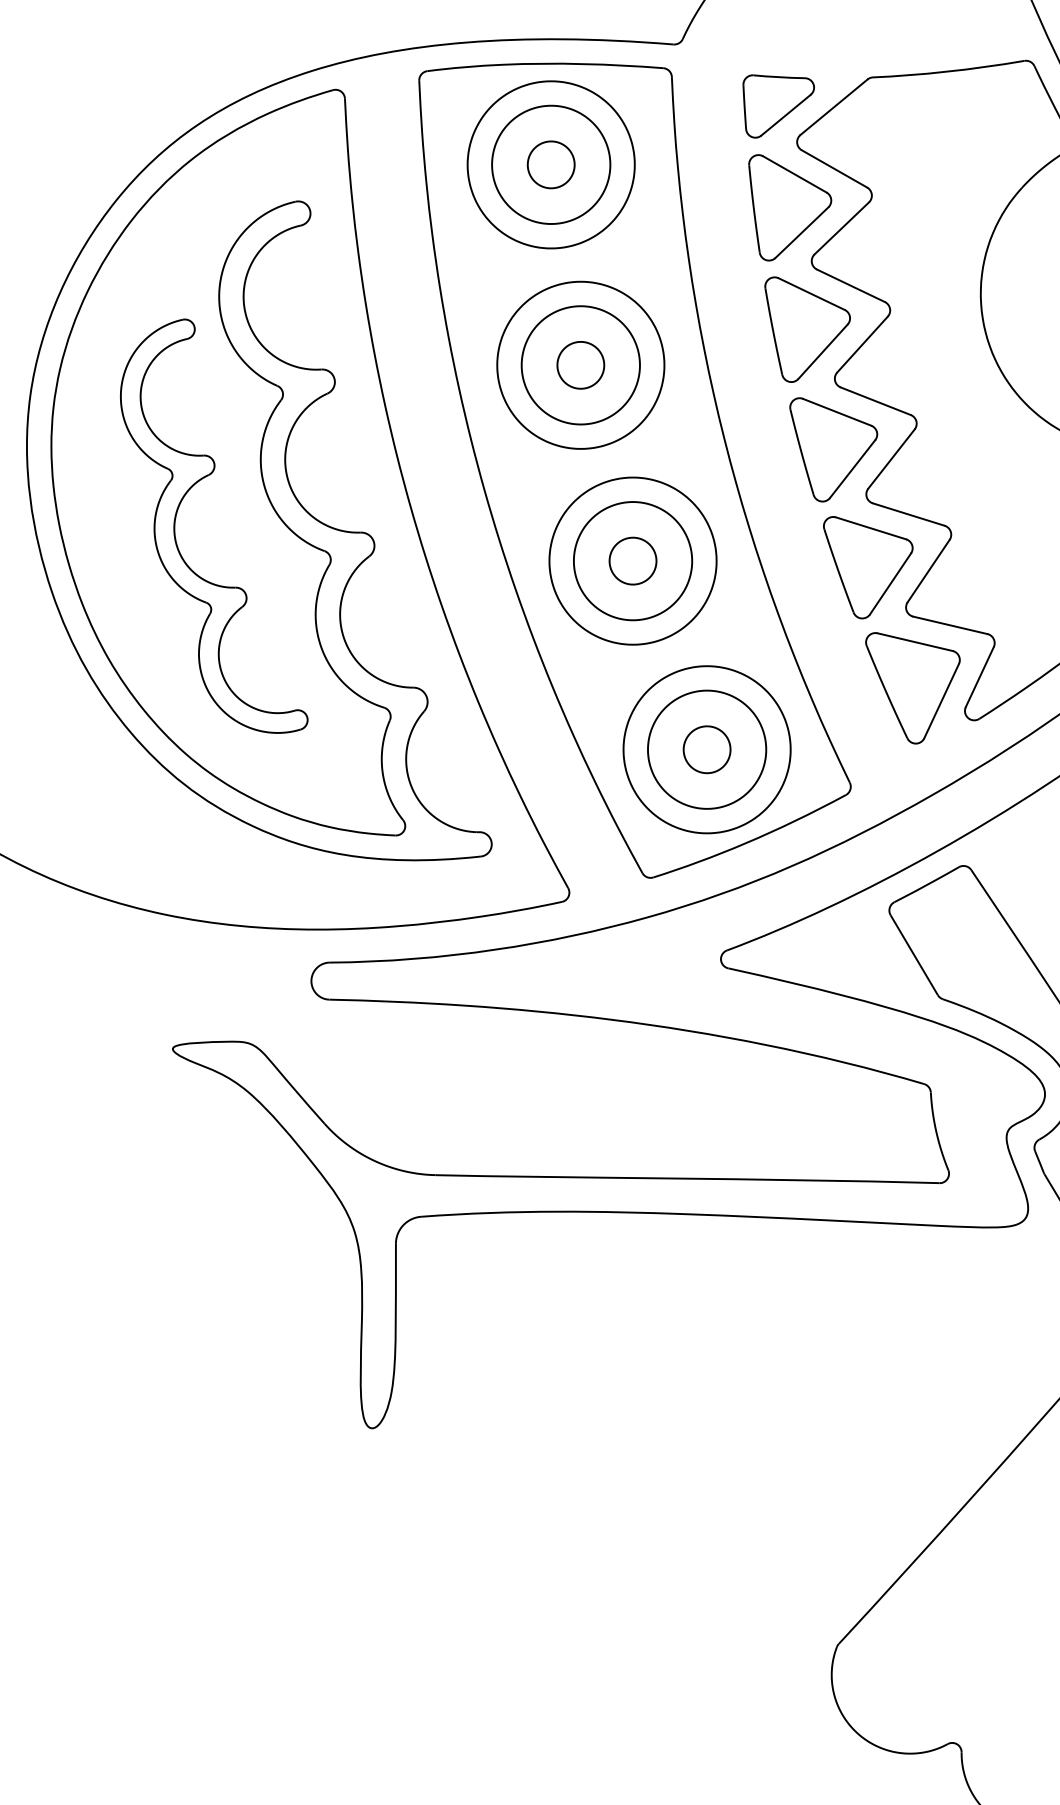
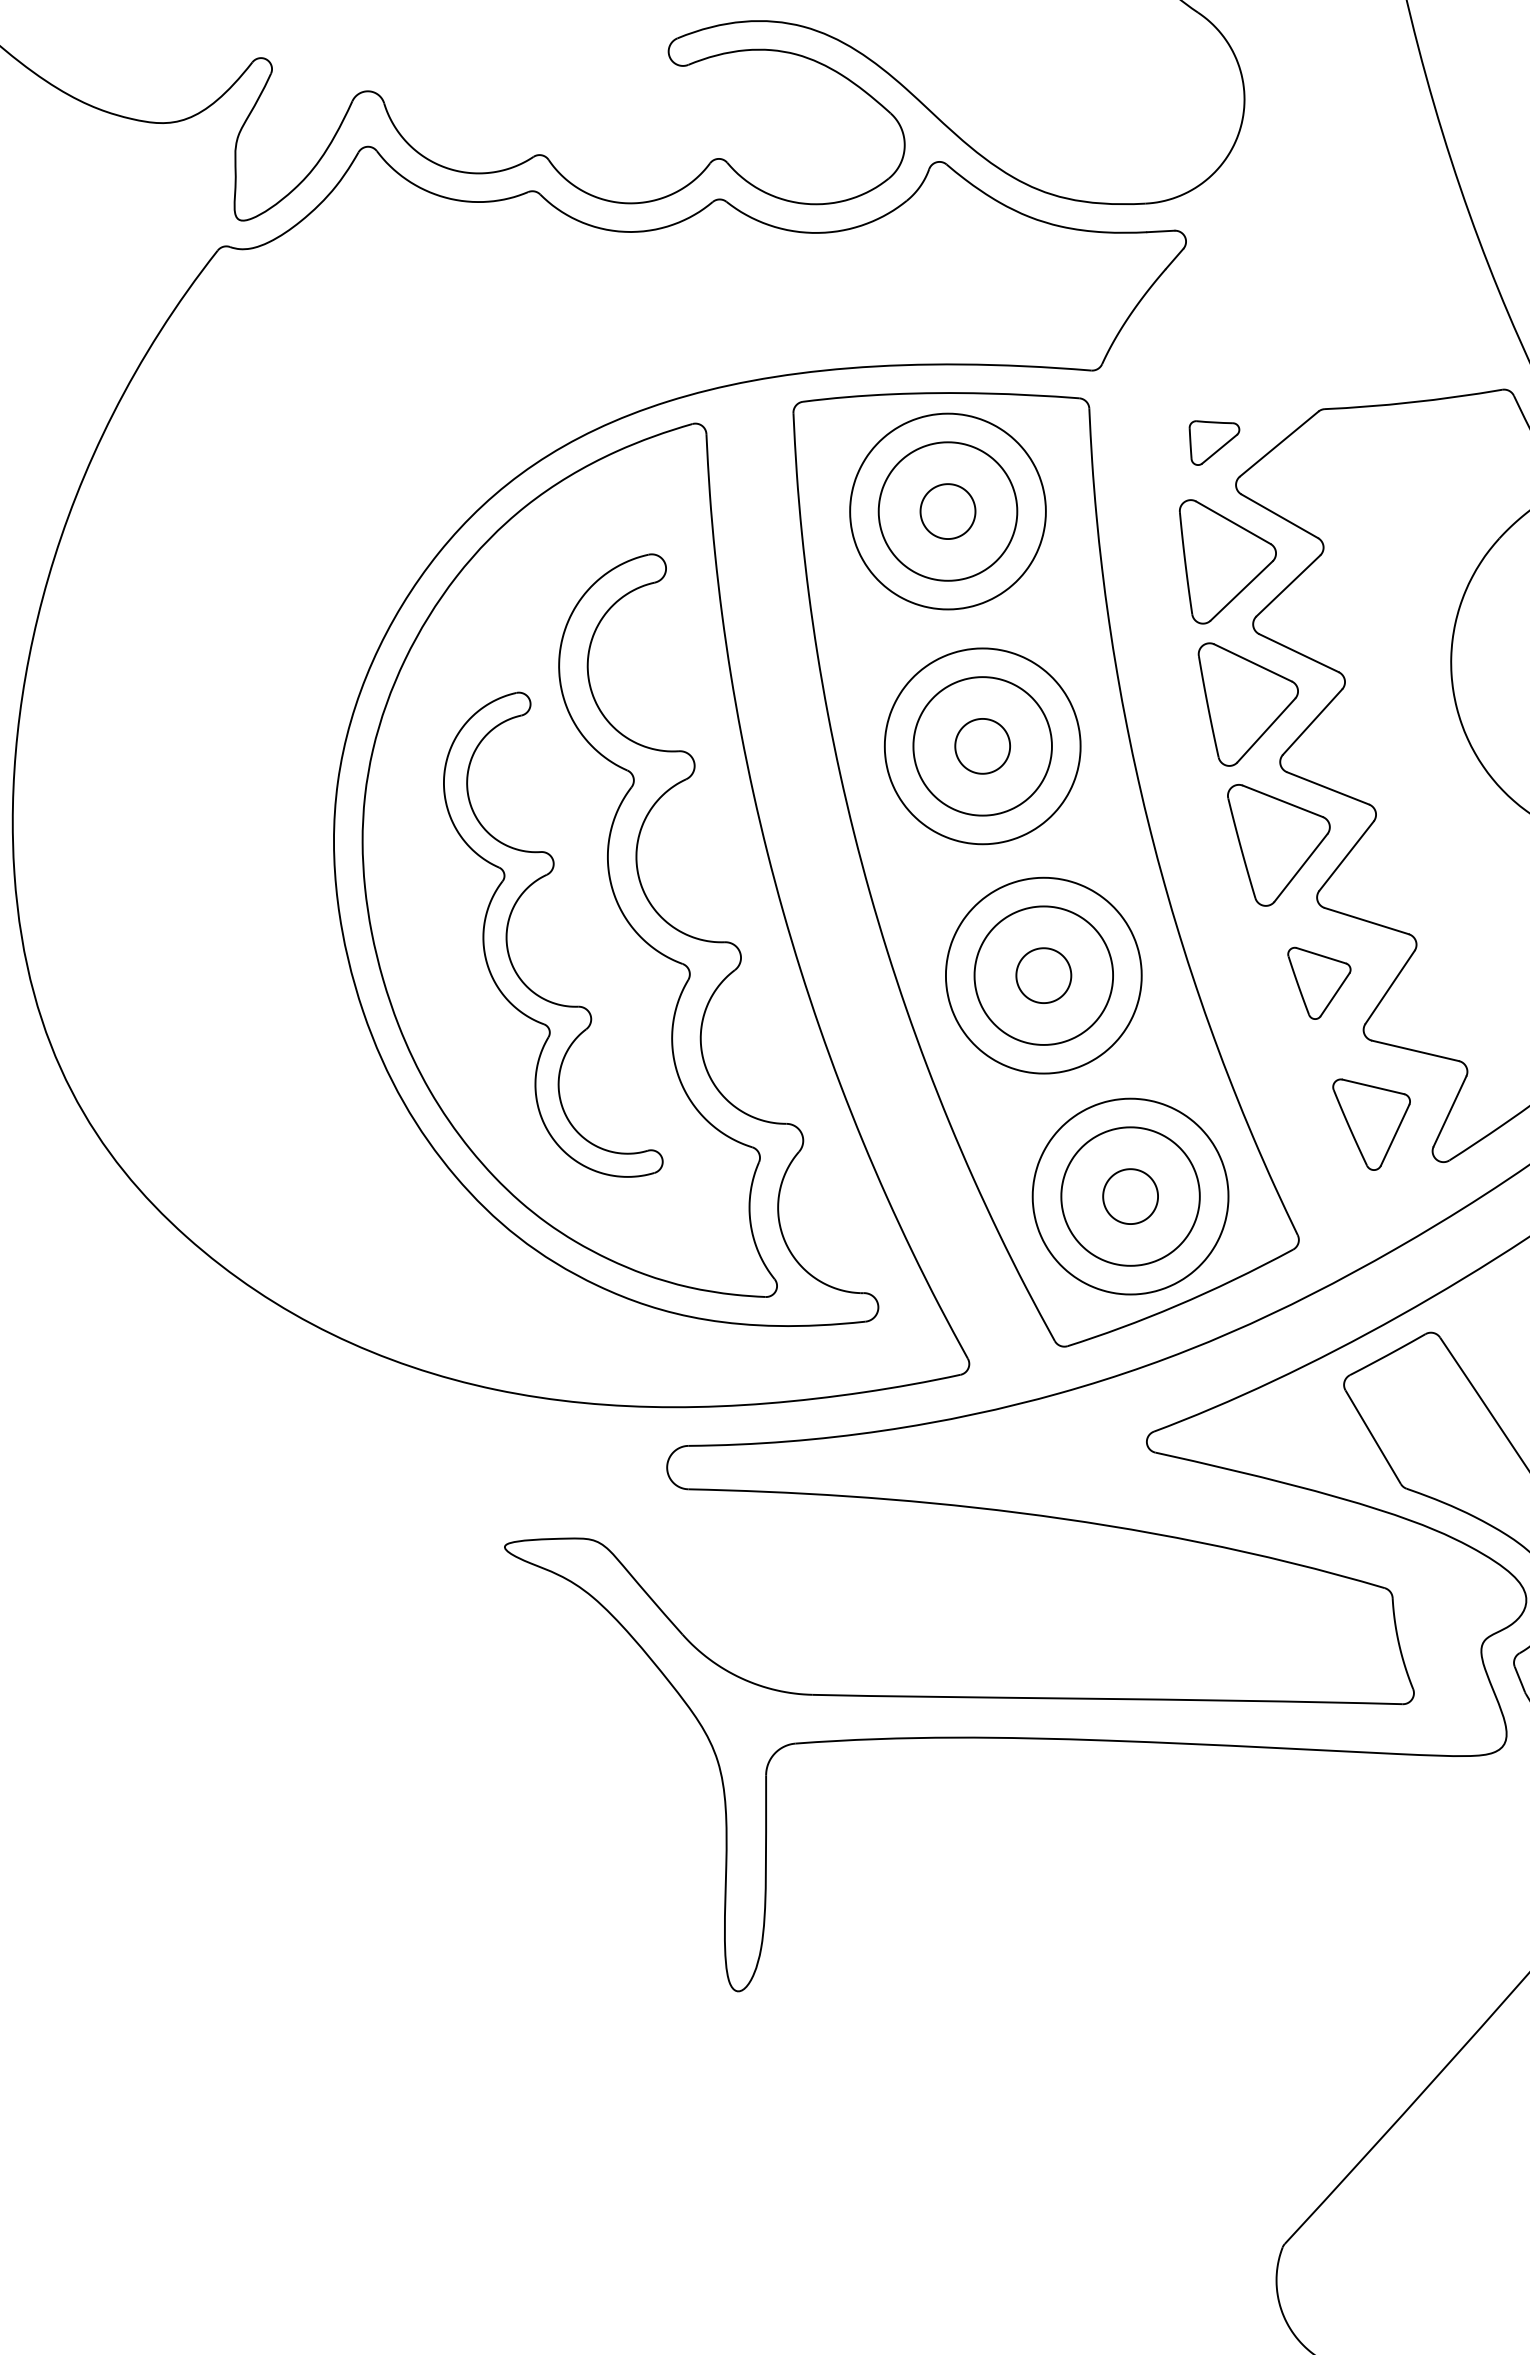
part: (778, 105) -> (1214, 442), size x0.6
part: (868, 567) -> (1319, 983), size x0.6
part: (912, 688) -> (1371, 1124), size x0.7

